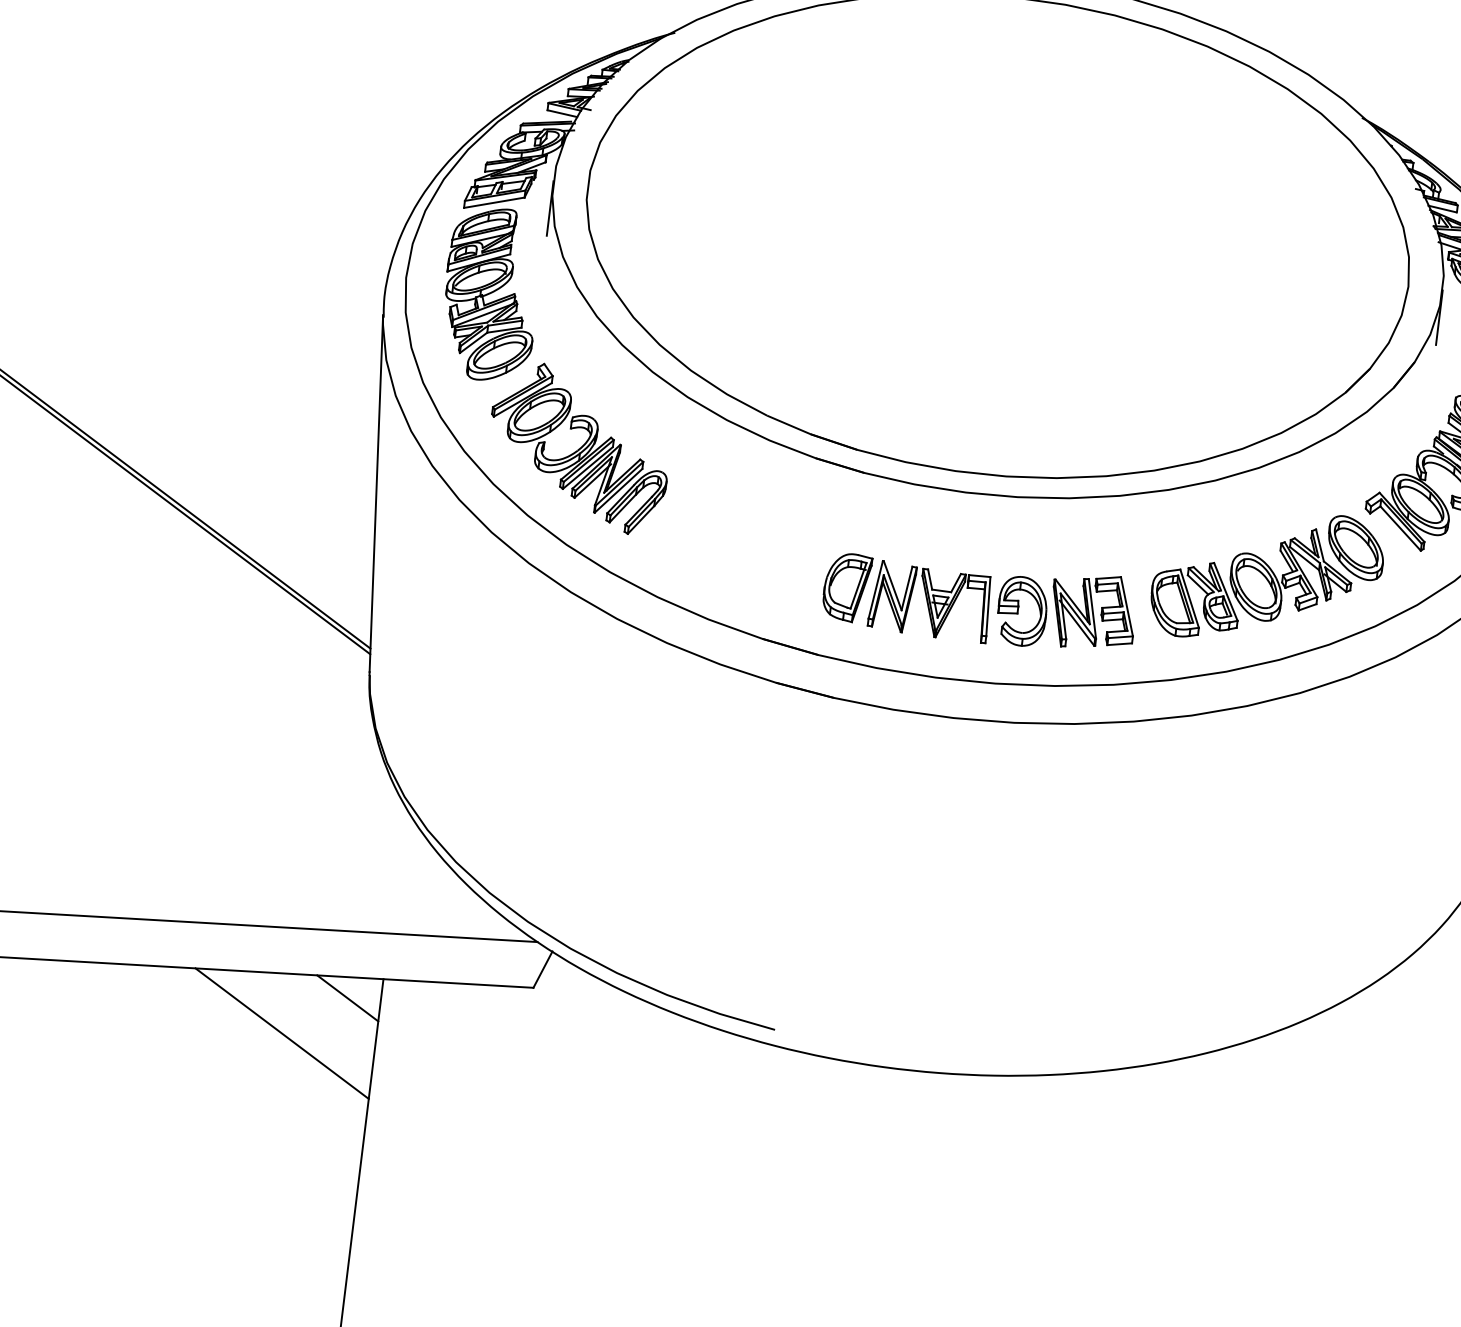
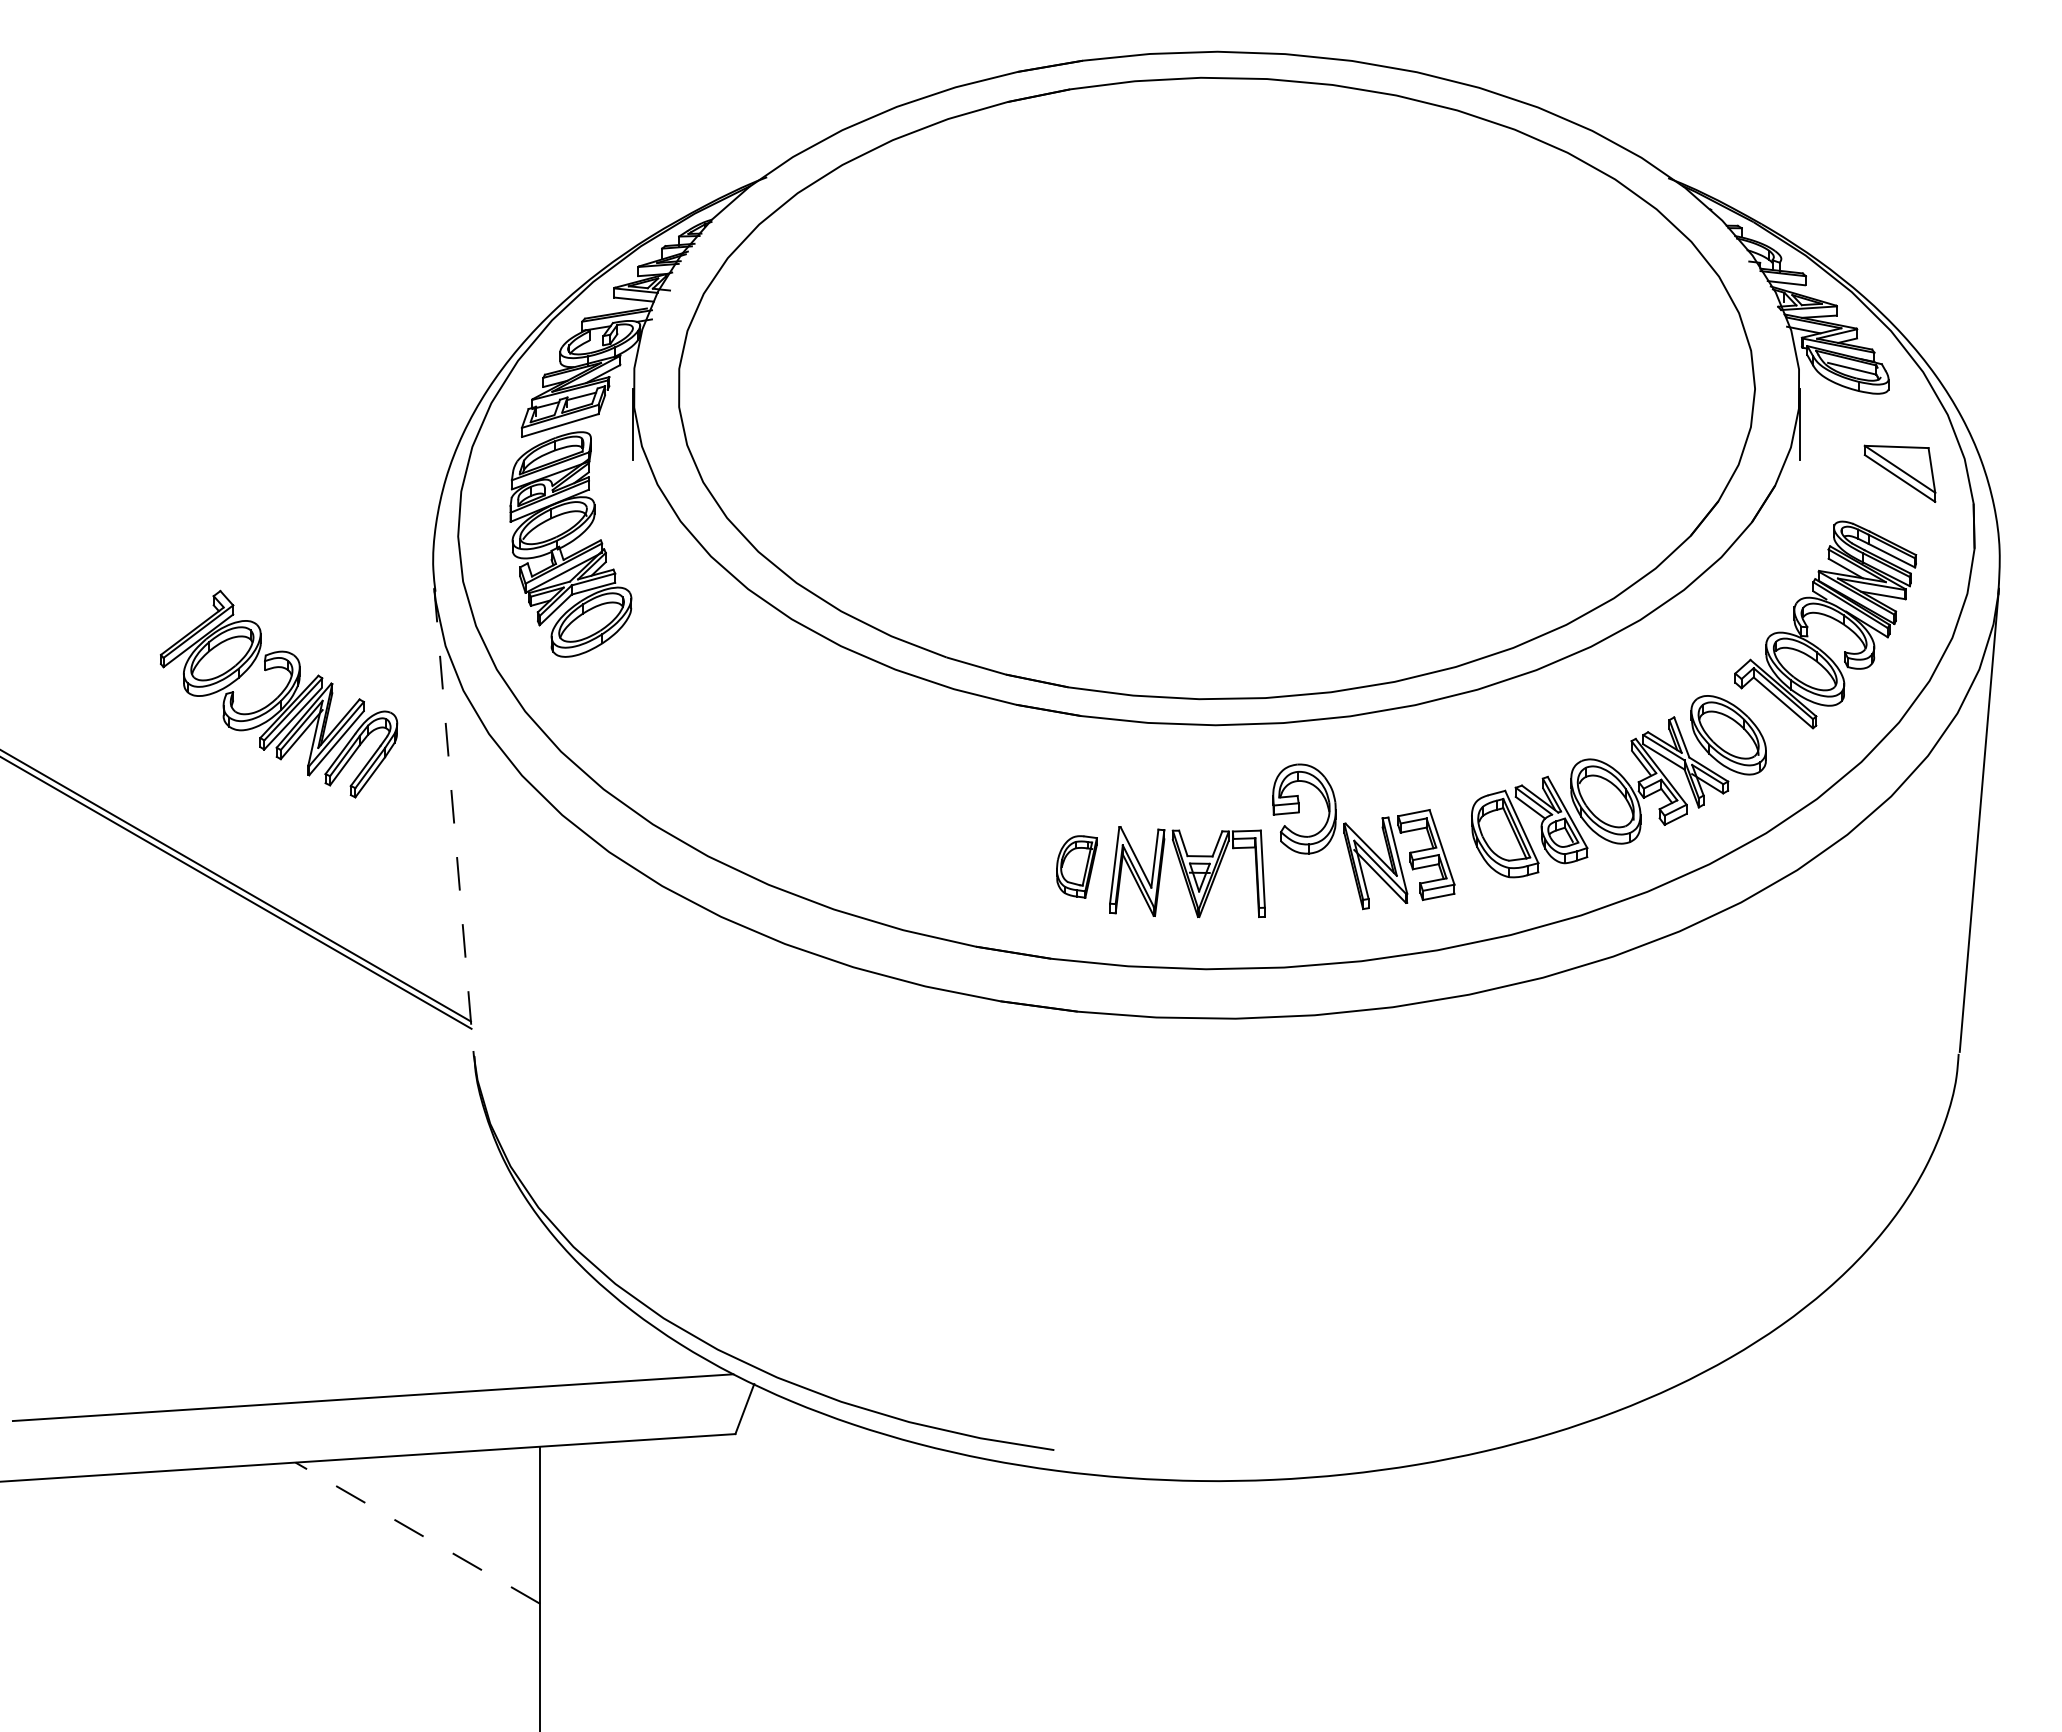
part: (578, 447) -> (278, 693), moved
line: (376, 493) -> (453, 820), solid -> dashed
part: (846, 587) -> (1076, 866), size x0.7
part: (1022, 611) -> (1304, 808), moved
line: (347, 998) -> (496, 1477), removed
line: (281, 1033) -> (417, 1532), solid -> dashed

